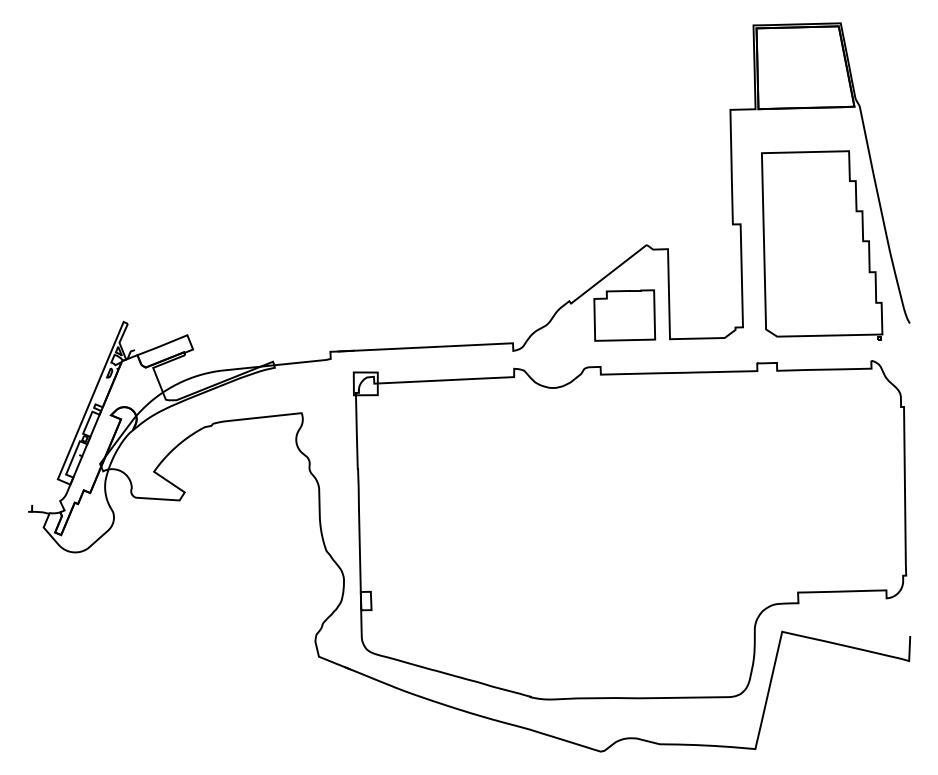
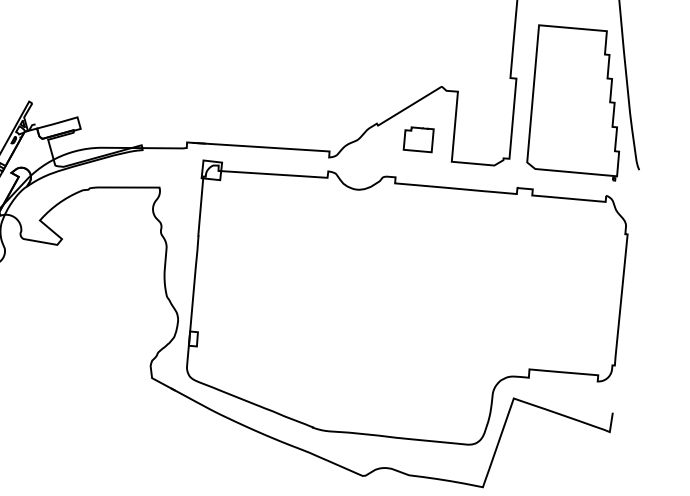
part: (624, 315) -> (418, 139), size x0.6

